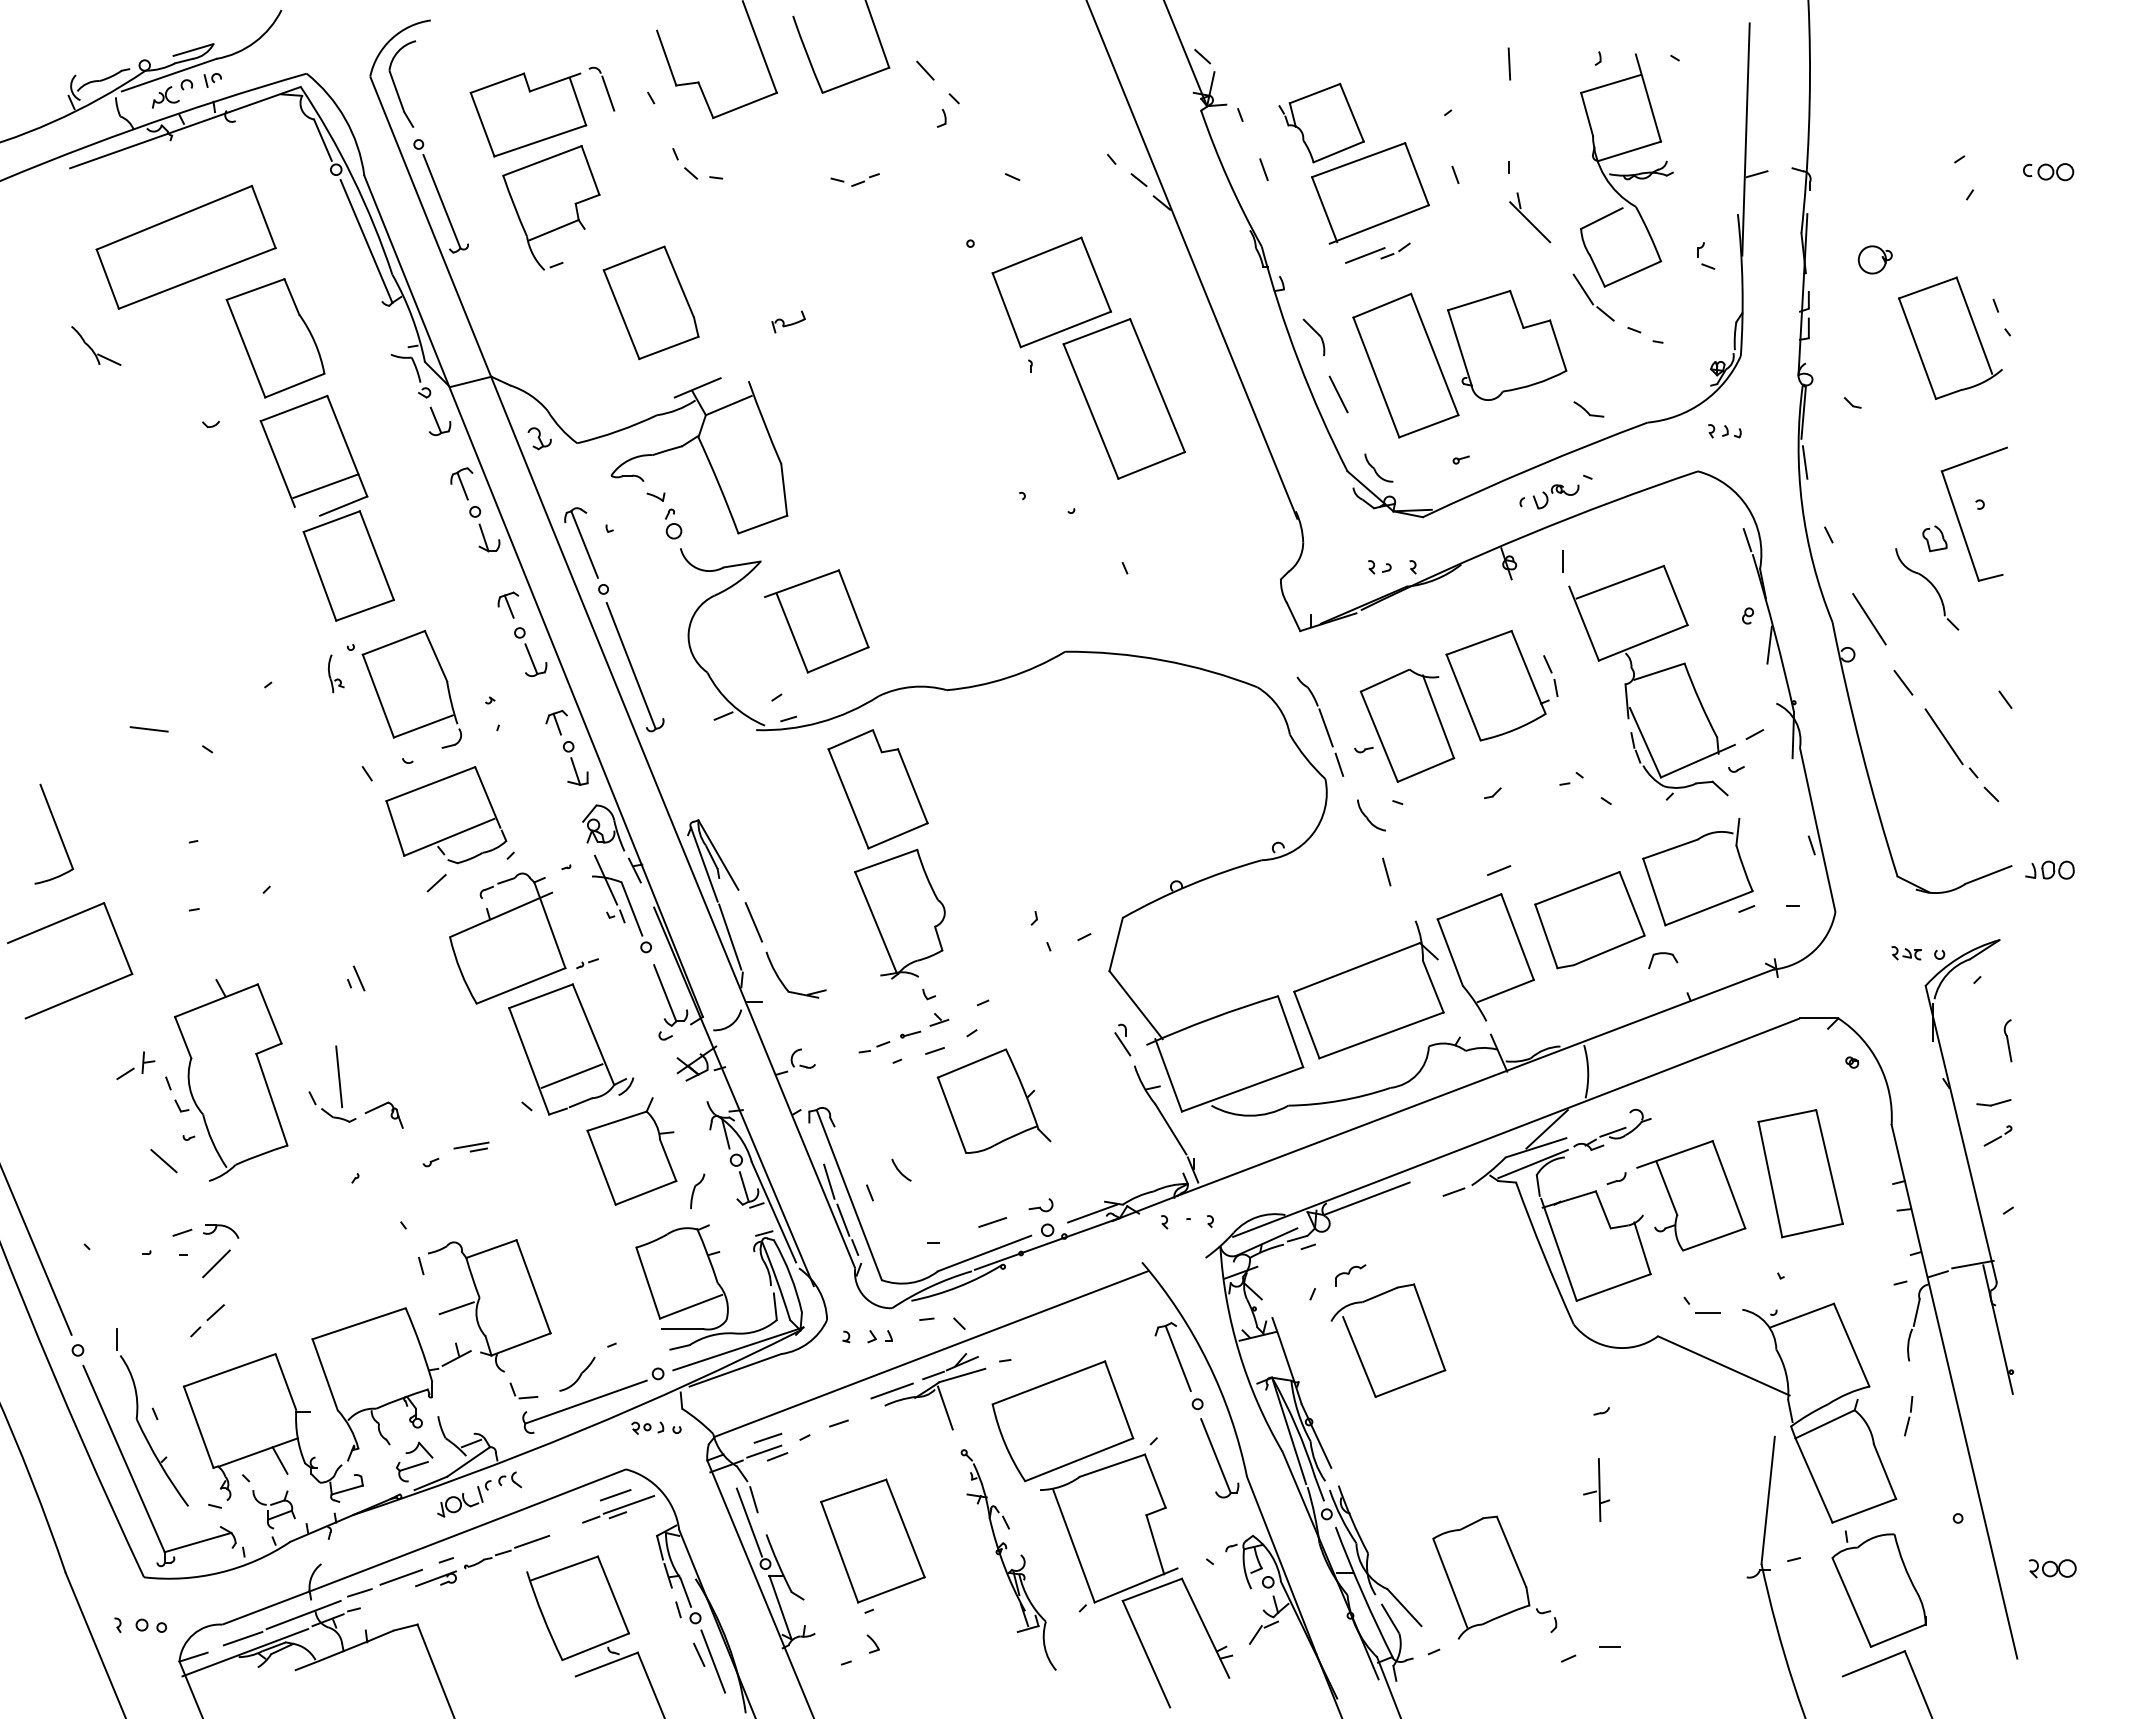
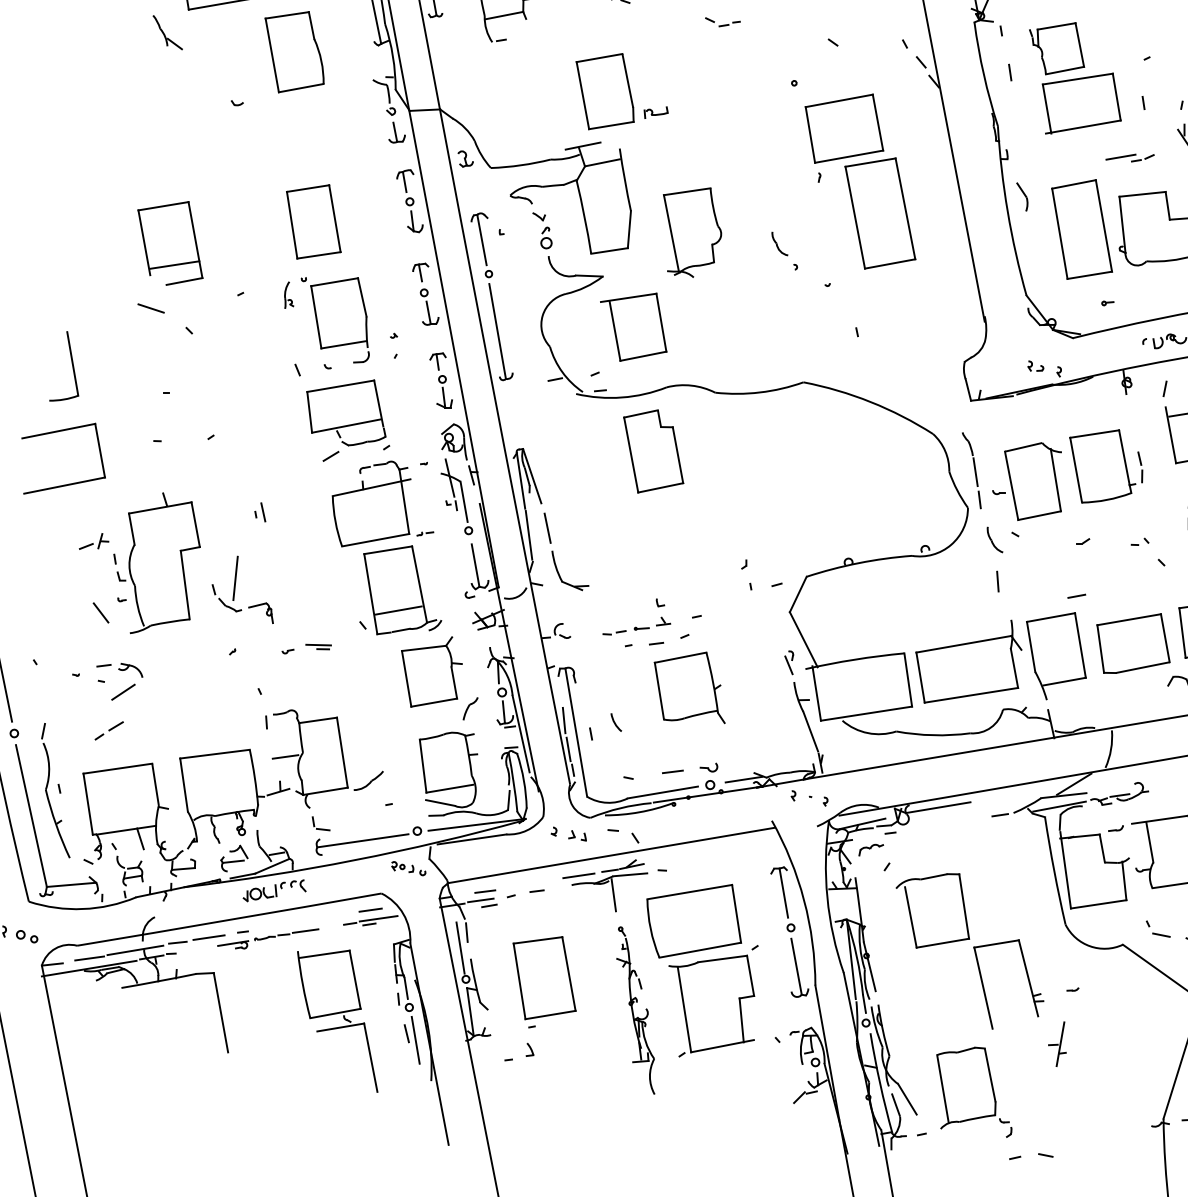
part: (1377, 252) -> (1129, 156), moved
part: (650, 302) -> (604, 91), moved
line: (1338, 394) -> (1030, 240), removed
part: (313, 455) -> (170, 241), moved
part: (1378, 467) -> (779, 243), moved
part: (899, 913) -> (689, 230), moved
part: (1350, 1275) -> (871, 850), moved
part: (577, 1373) -> (368, 780), moved
part: (1204, 1628) -> (1027, 978), moved

